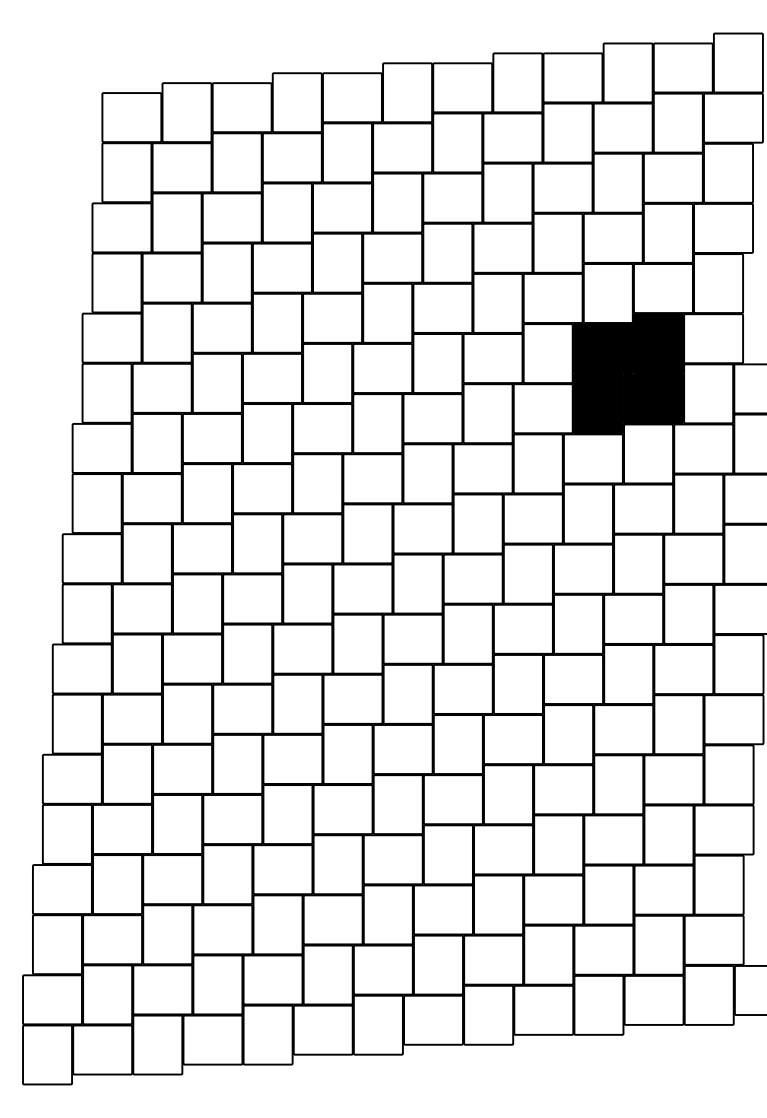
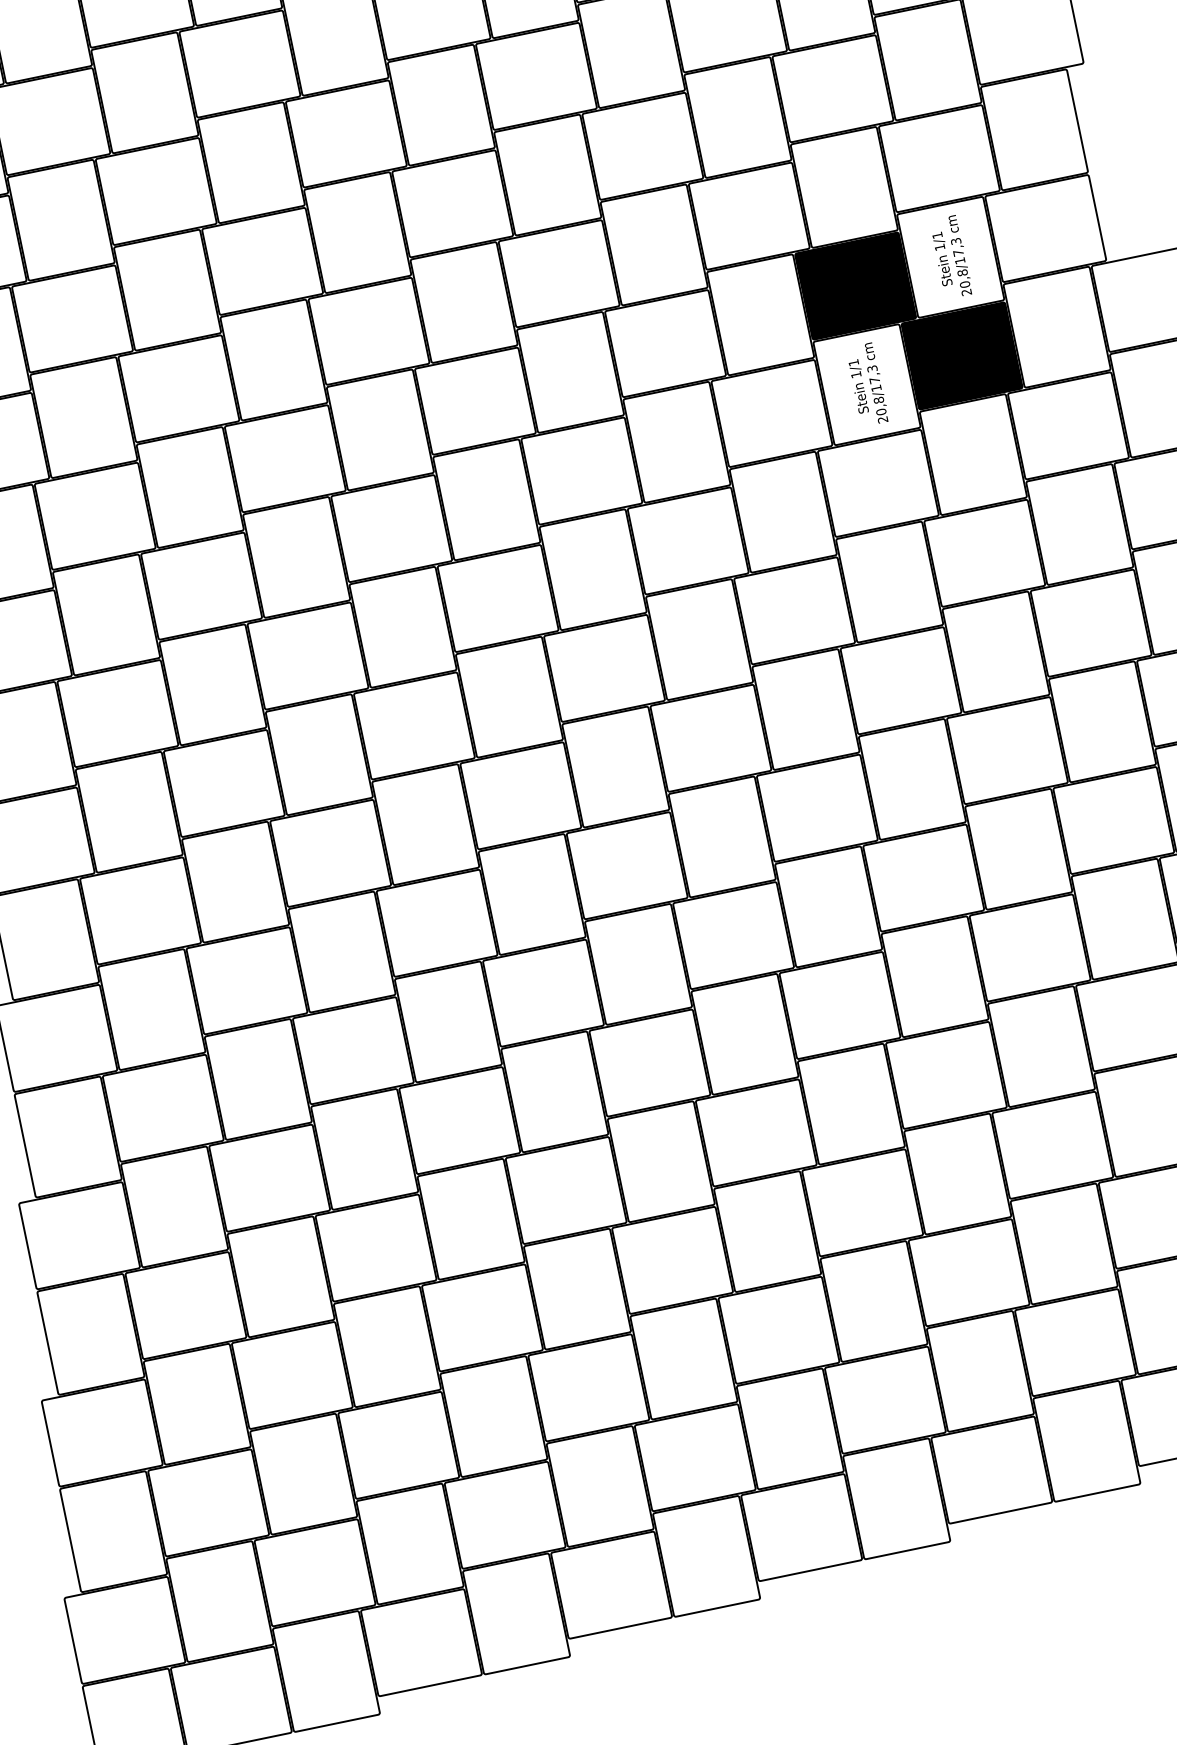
fill: (658, 343) -> (950, 256), removed
fill: (597, 403) -> (865, 384), removed

